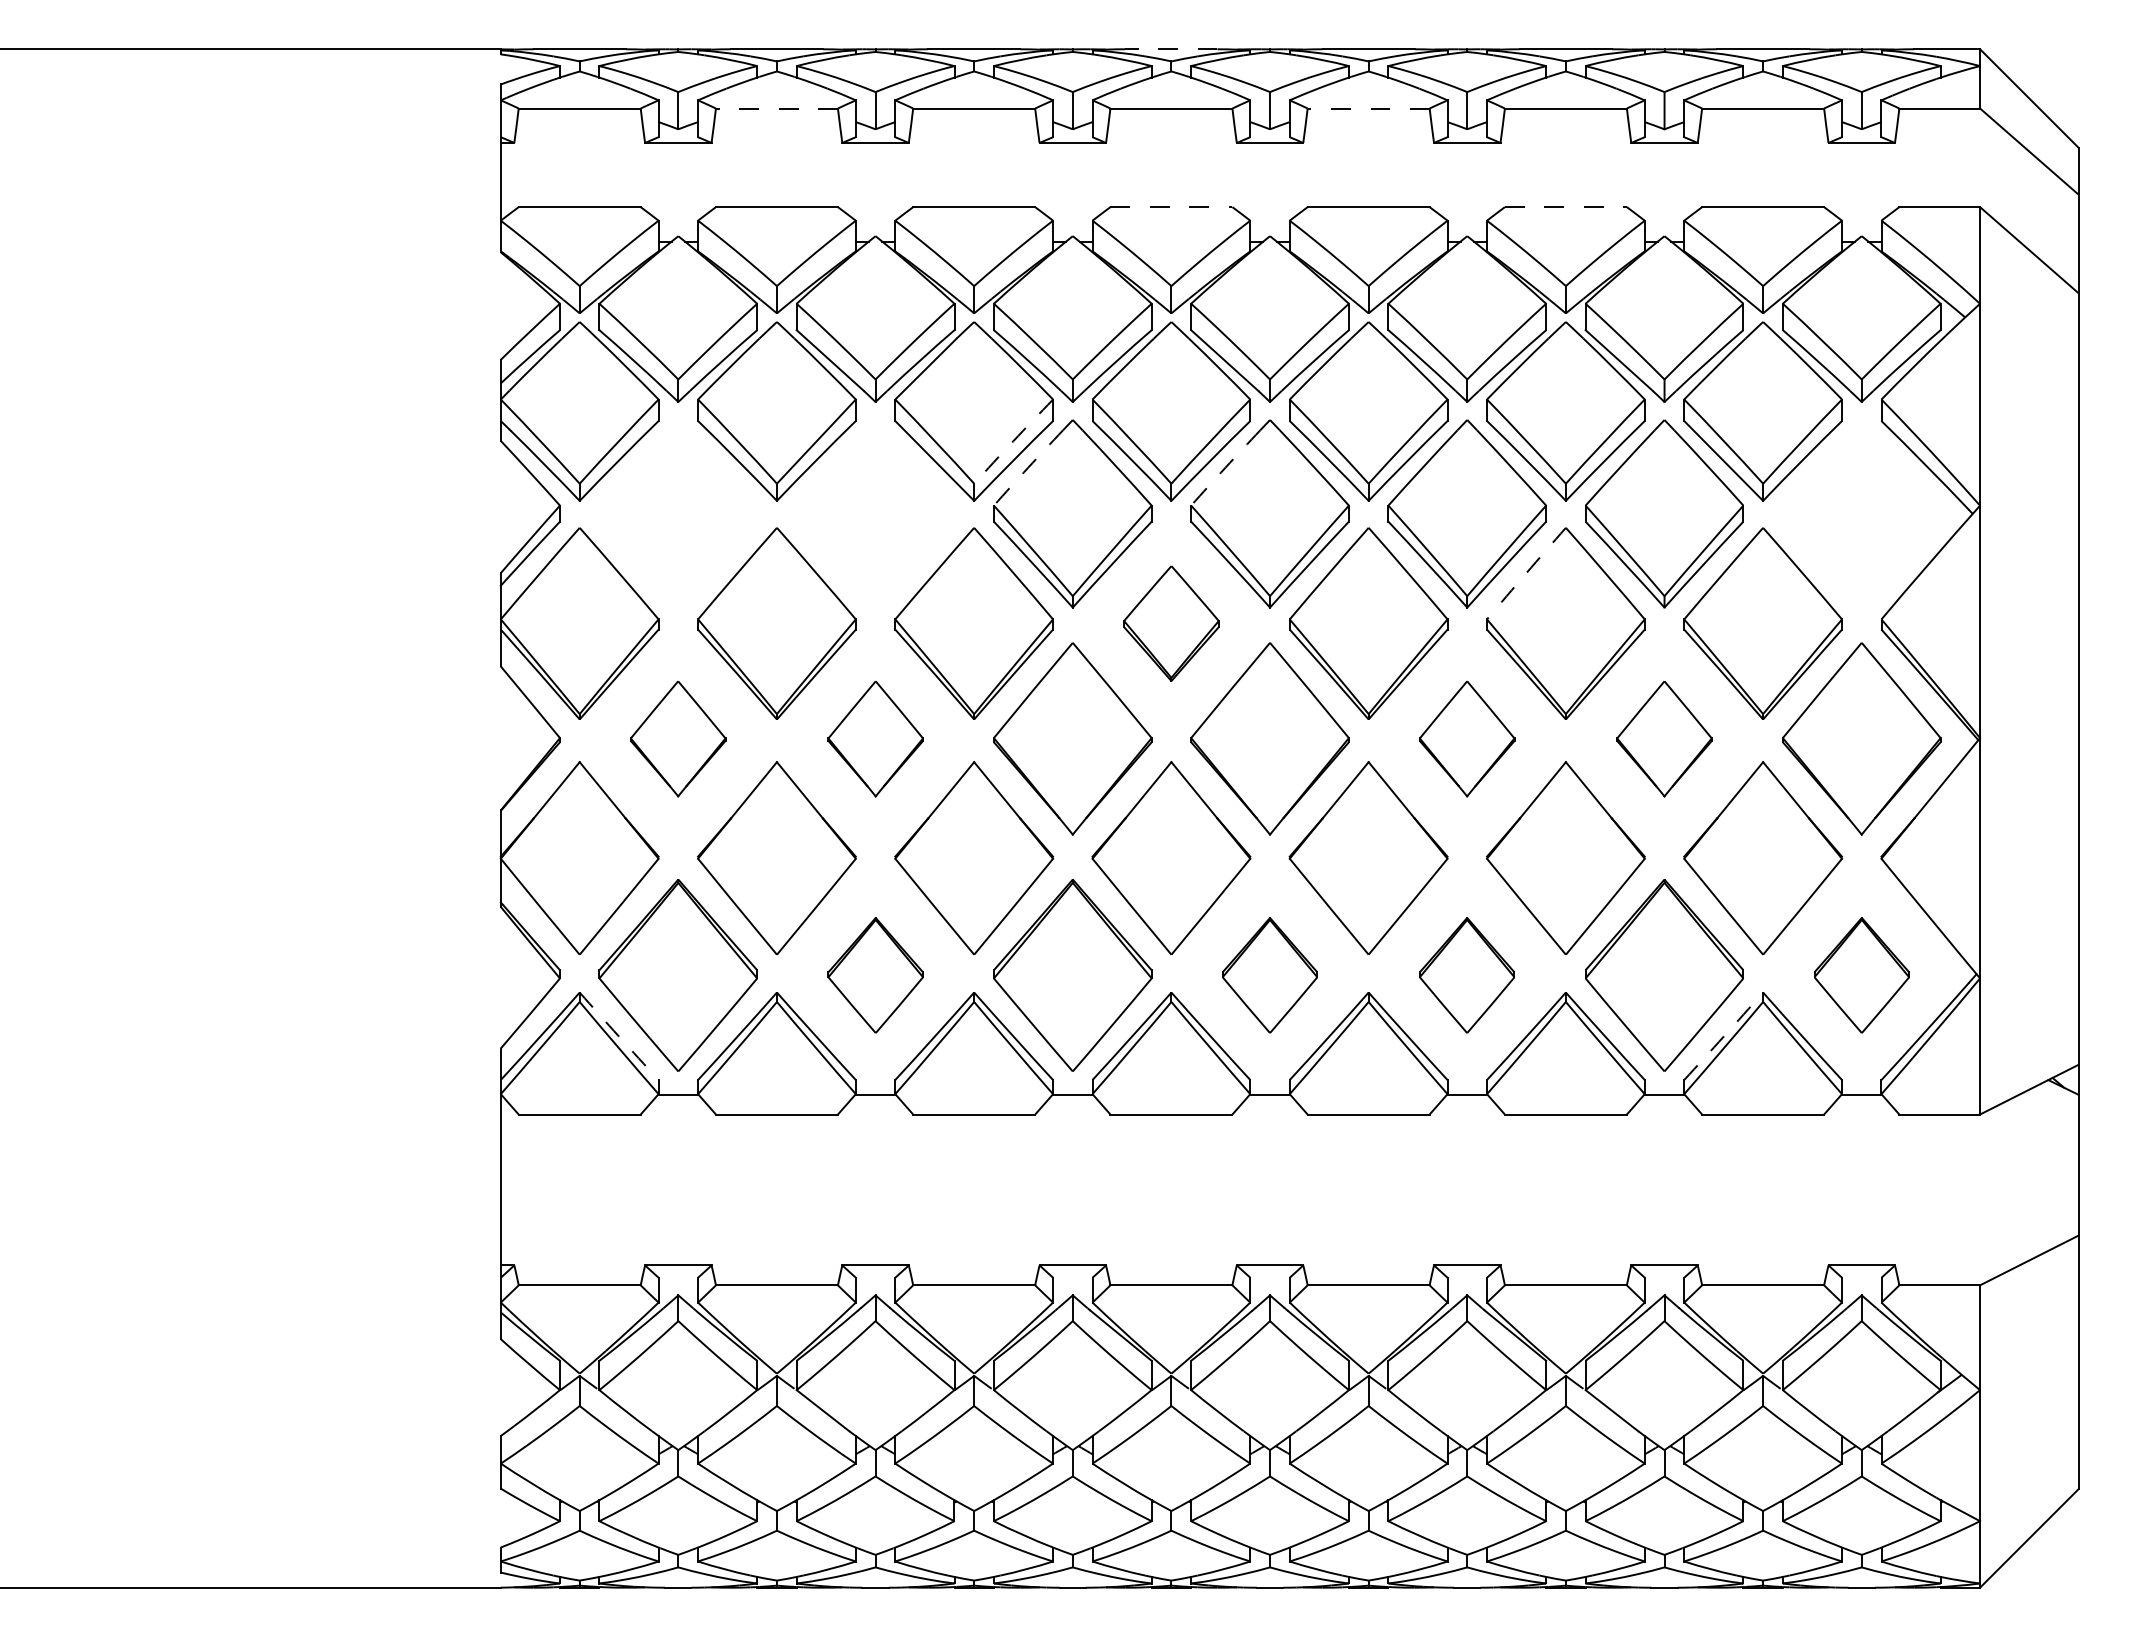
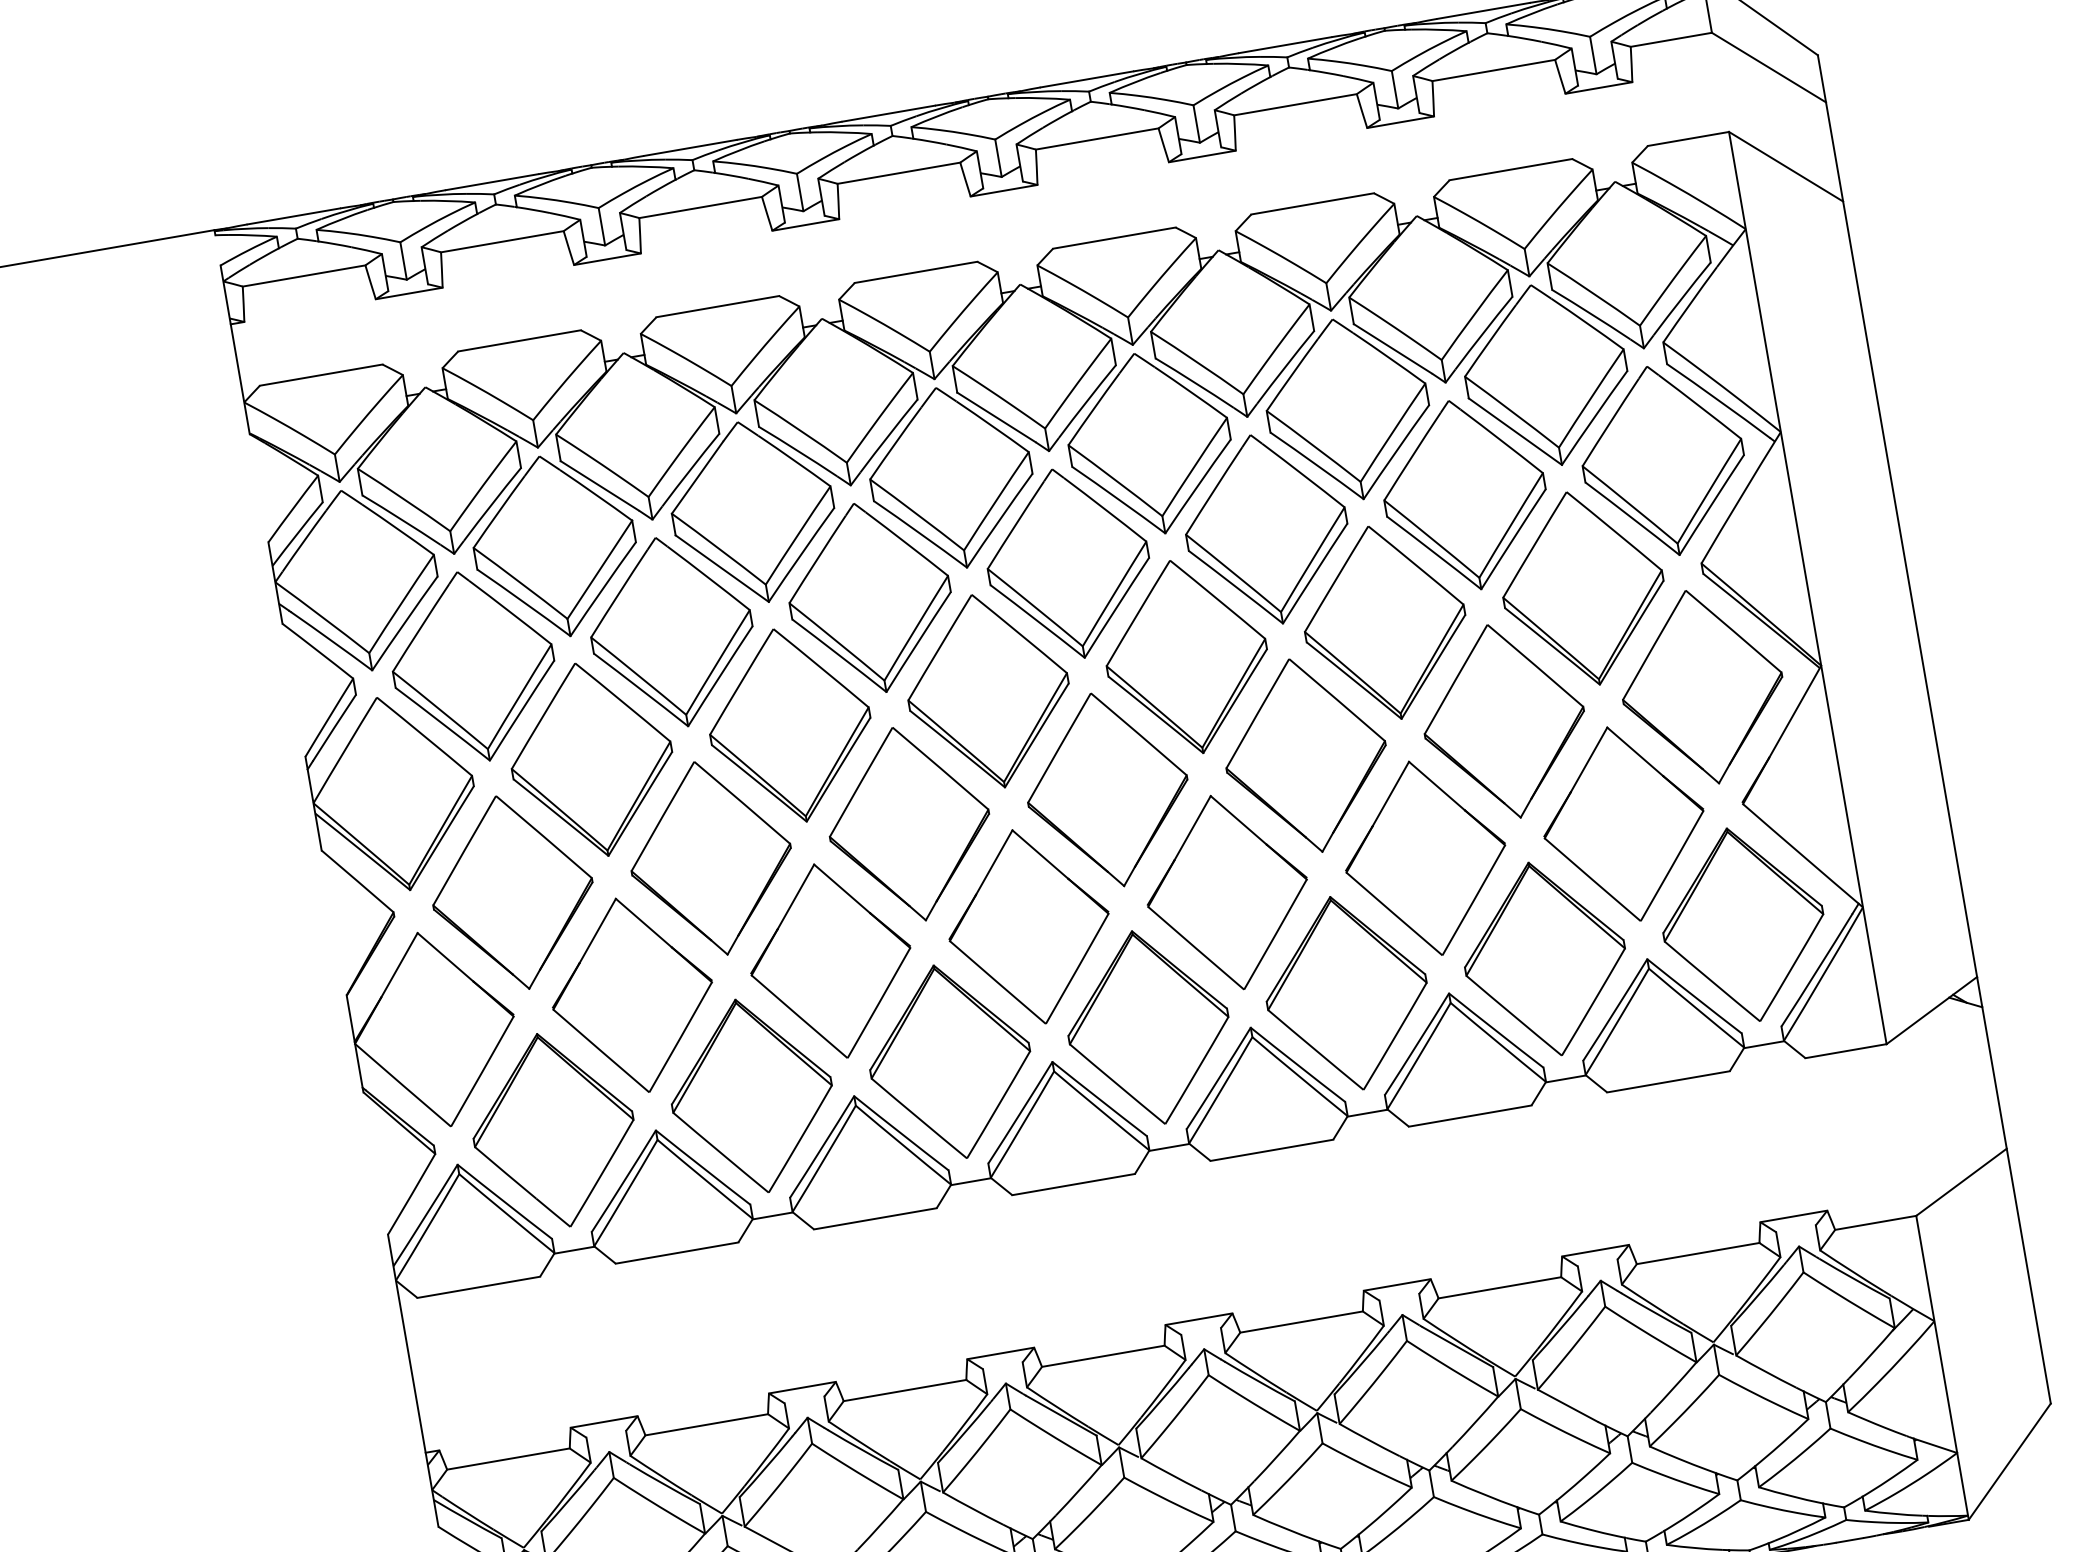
line: (1170, 49) -> (887, 114), dashed -> solid
line: (776, 108) -> (501, 241), dashed -> solid
line: (1368, 108) -> (1097, 138), dashed -> solid
line: (1171, 207) -> (916, 272), dashed -> solid
line: (1565, 207) -> (1312, 204), dashed -> solid
arc: (1013, 441) -> (798, 535), dashed -> solid
arc: (1028, 467) -> (817, 558), dashed -> solid
arc: (1225, 467) -> (1015, 524), dashed -> solid
part: (677, 513) -> (472, 666), added
part: (875, 513) -> (671, 631), added
part: (1861, 513) -> (1663, 460), added
arc: (1526, 573) -> (1336, 579), dashed -> solid
part: (1171, 623) -> (988, 690), size x1.67
part: (677, 738) -> (511, 892), size x1.67
part: (875, 738) -> (710, 857), size x1.67
part: (1466, 738) -> (1304, 755), size x1.67
part: (1664, 738) -> (1504, 720), size x1.67
part: (875, 975) -> (752, 1096), size x1.67
part: (1269, 975) -> (1148, 1027), size x1.67
part: (1466, 975) -> (1346, 993), size x1.67
part: (1861, 975) -> (1743, 924), size x1.67
arc: (618, 1036) -> (504, 1202), dashed -> solid
arc: (1723, 1036) -> (1615, 1010), dashed -> solid

